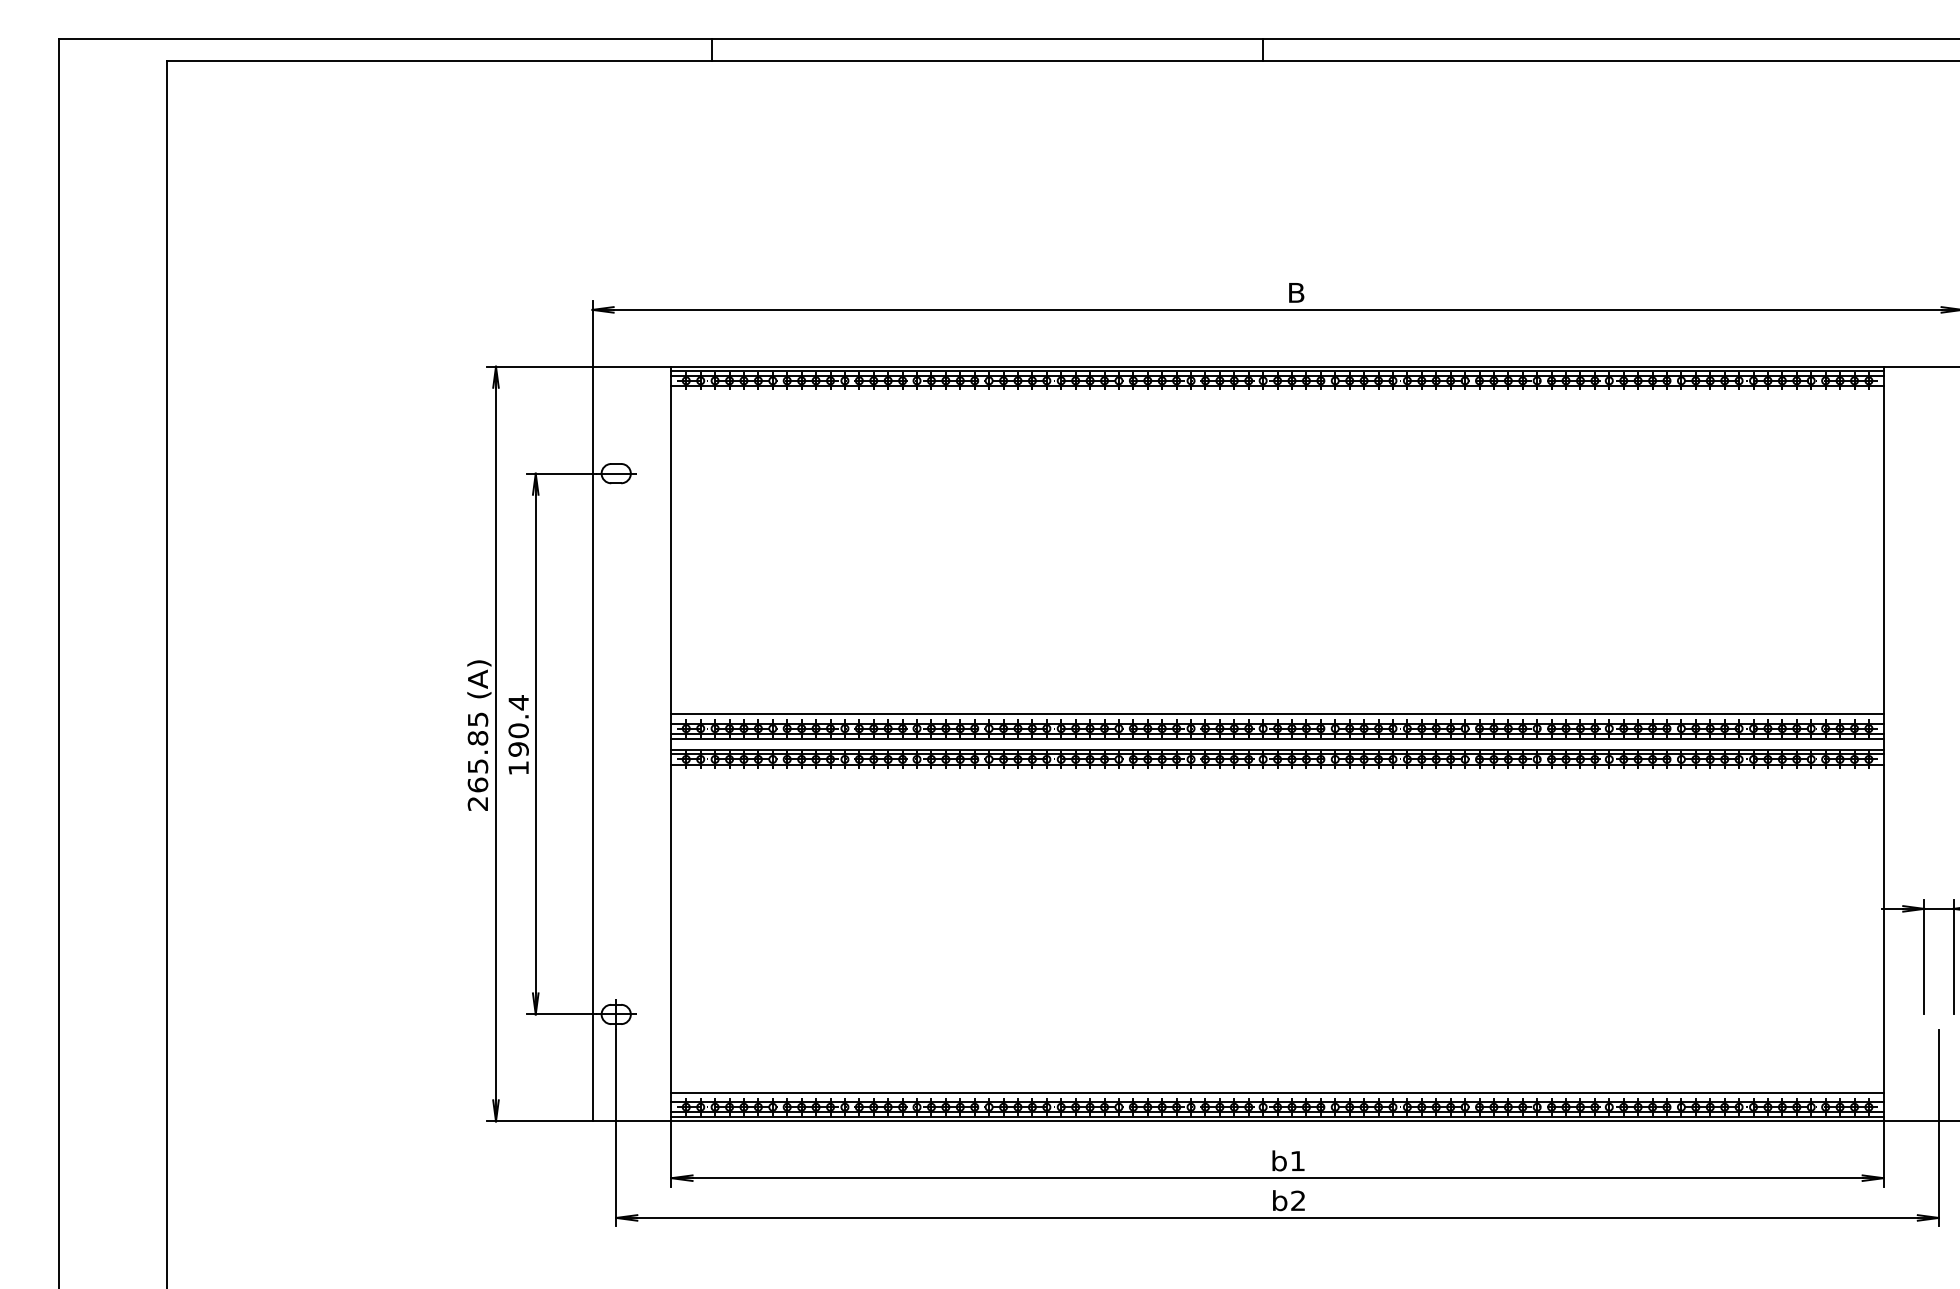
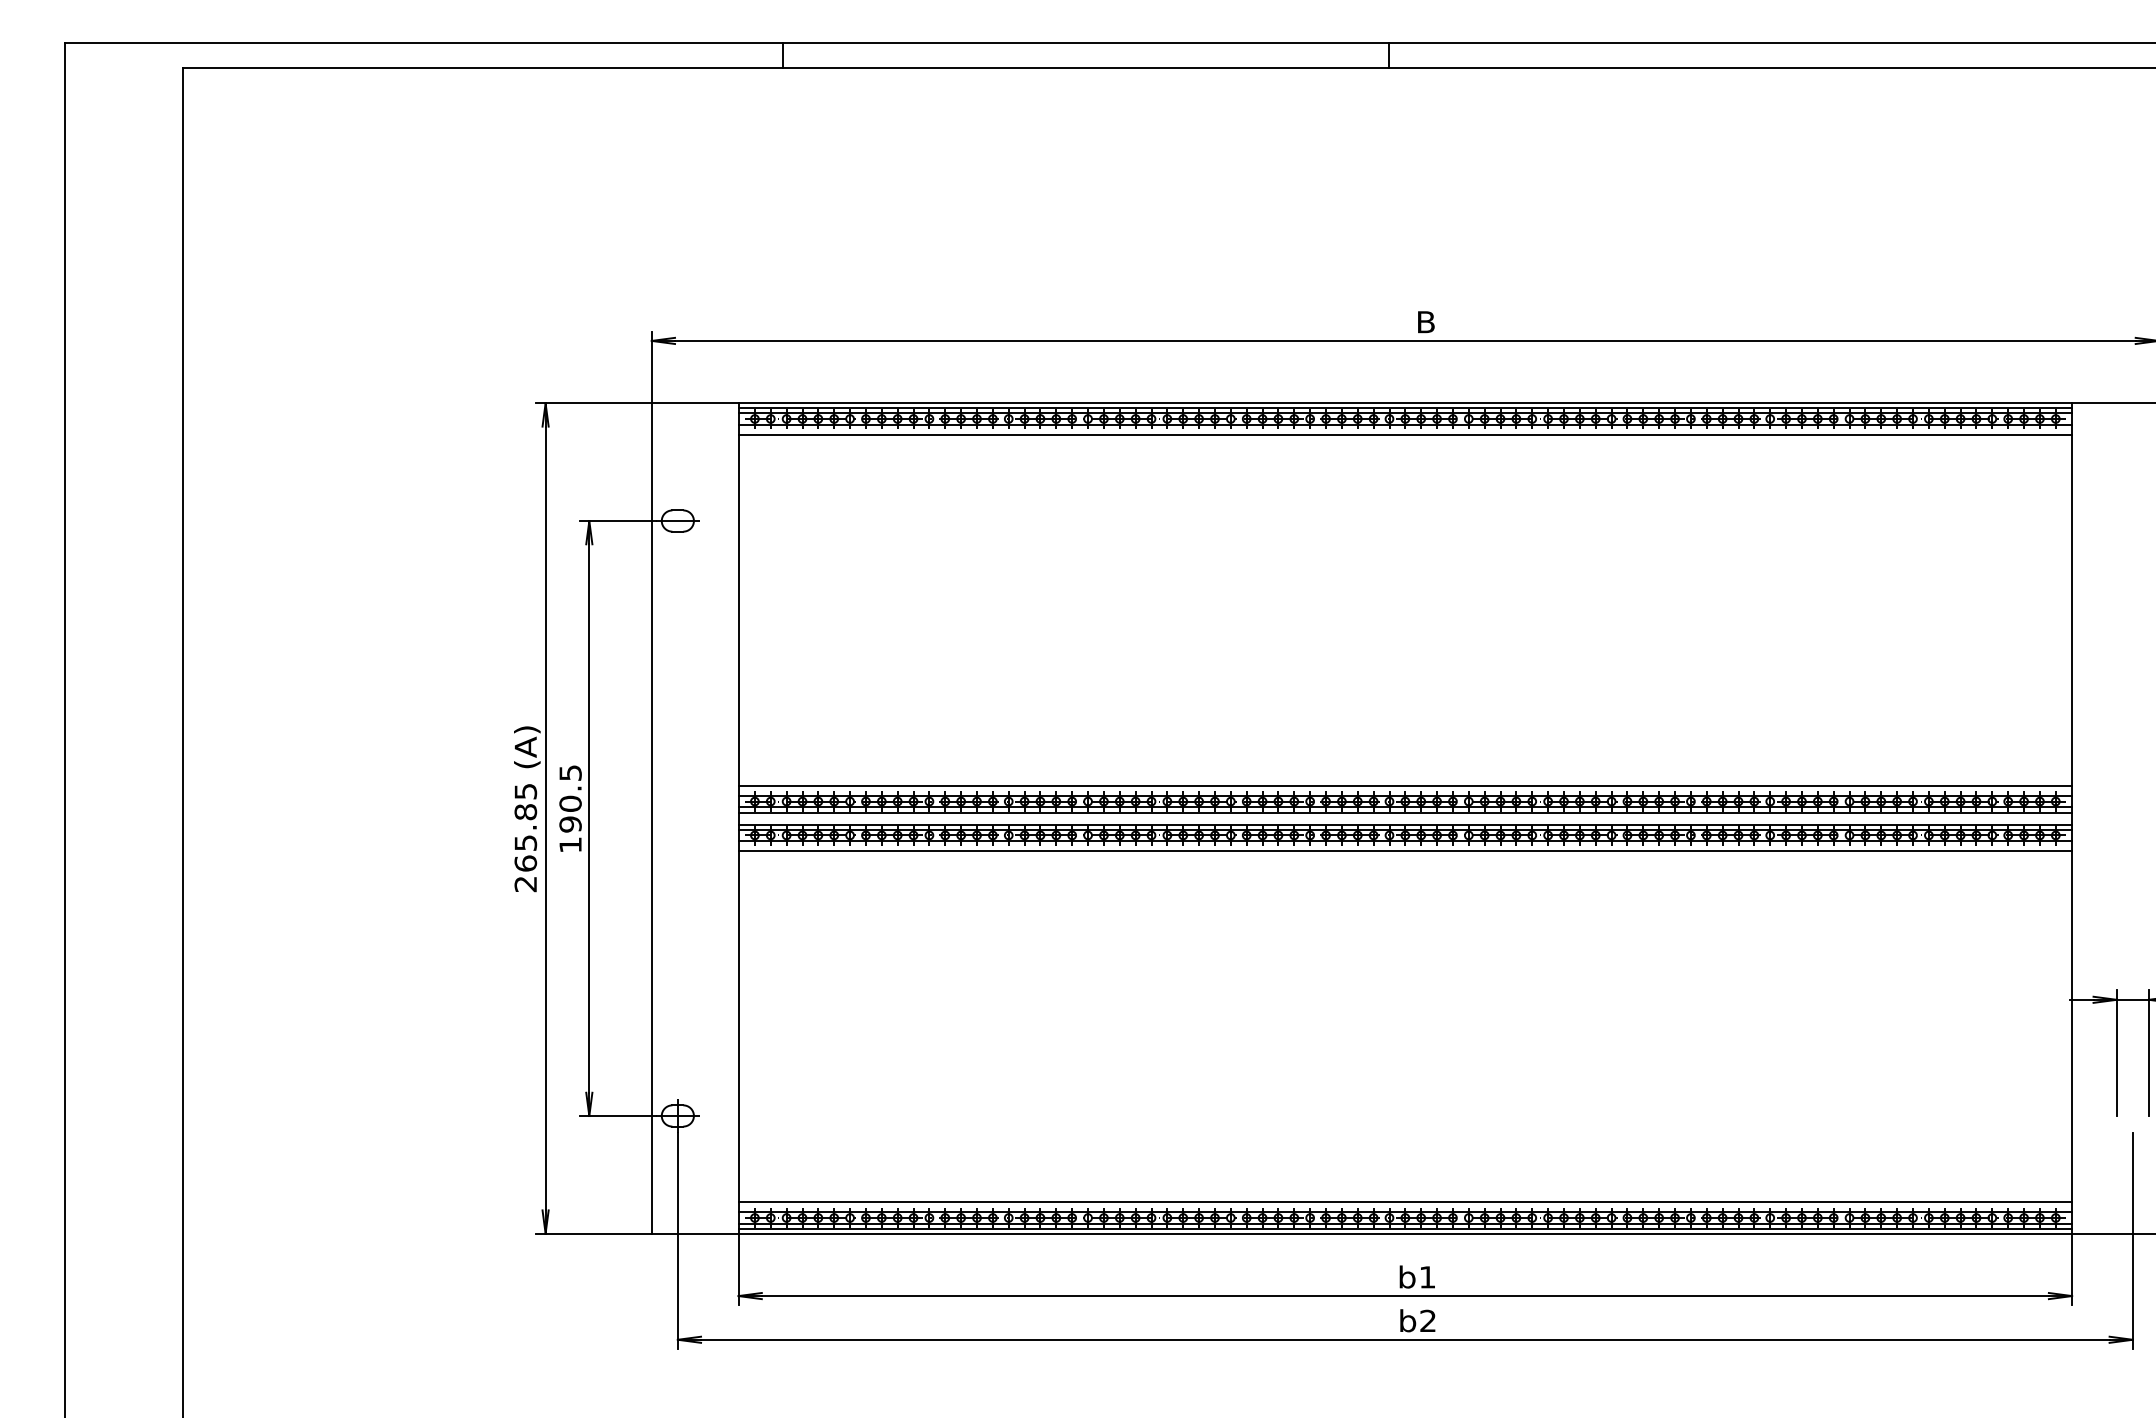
line: (1277, 395) -> (1405, 435), added
text: (518, 702) -> (570, 772), 190.4 -> 190.5
line: (1277, 773) -> (1405, 850), added

